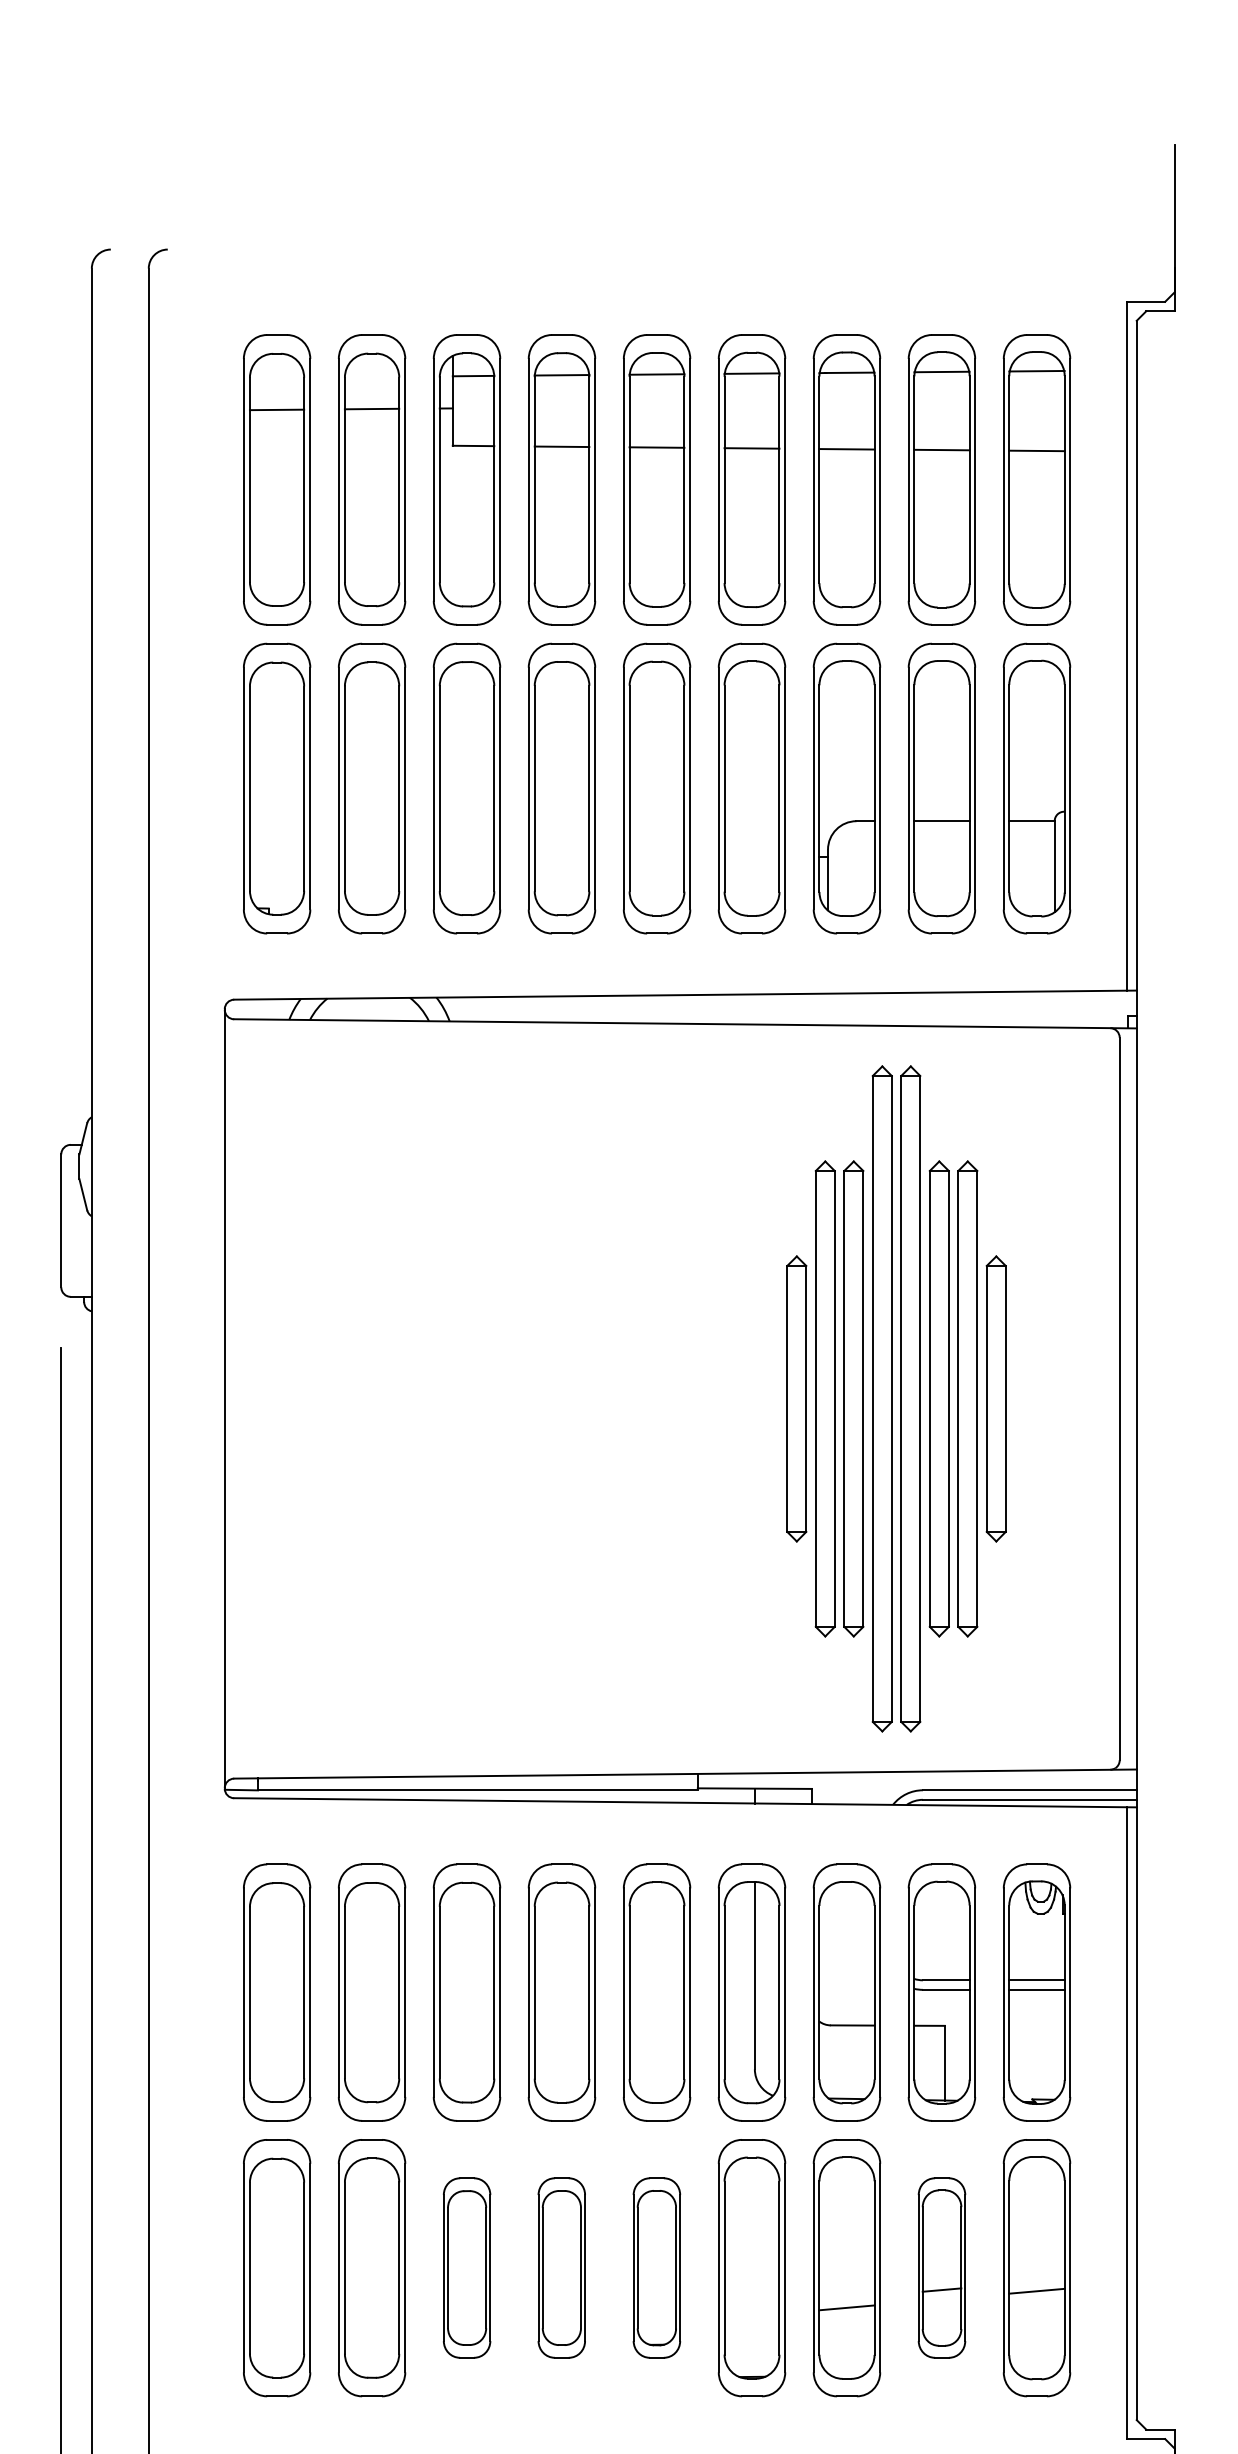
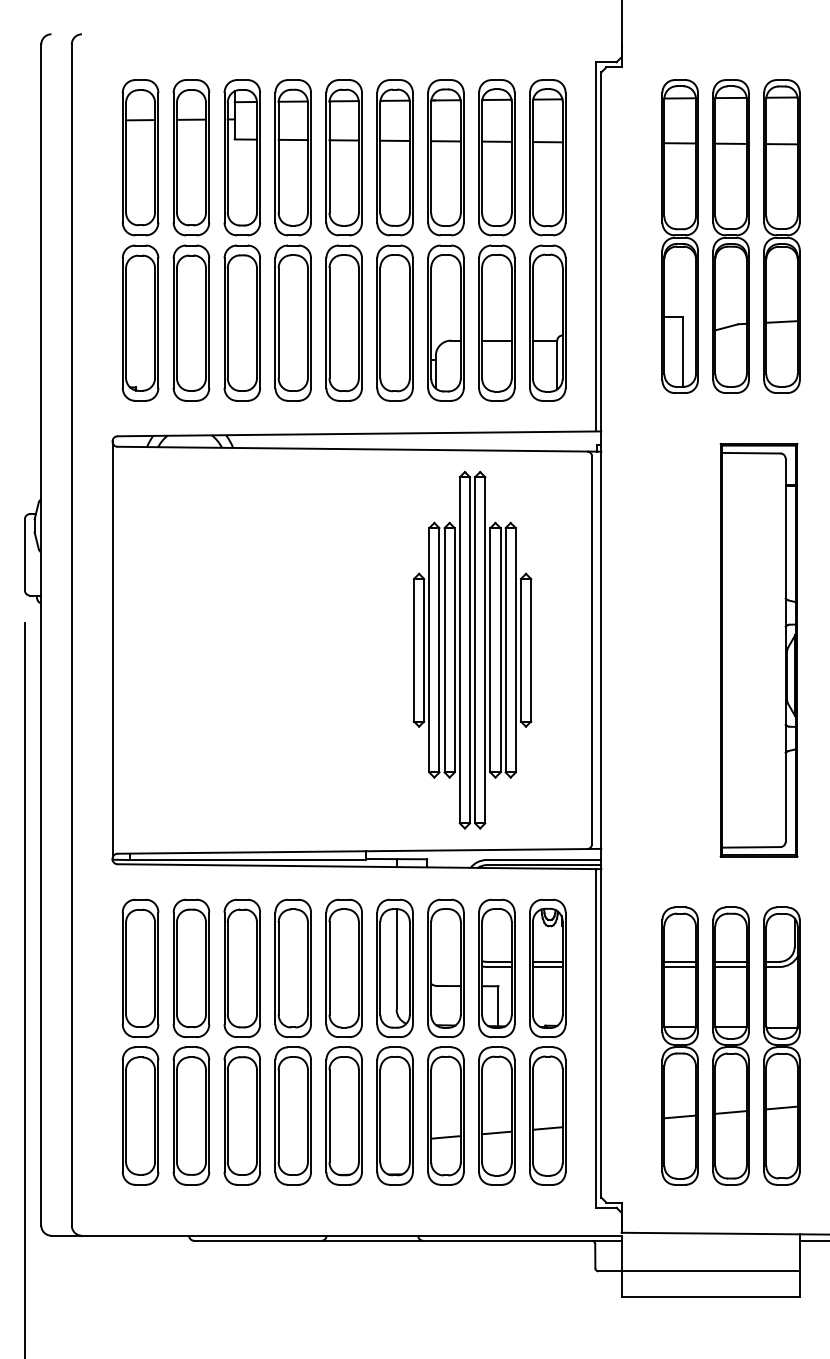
part: (467, 2266) -> (242, 1115), size x1.43
part: (560, 2266) -> (292, 1115), size x1.43
part: (655, 2266) -> (343, 1115), size x1.43
part: (941, 2266) -> (496, 1115), size x1.43

